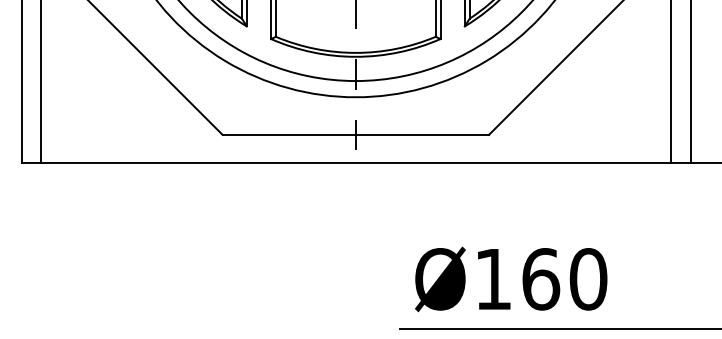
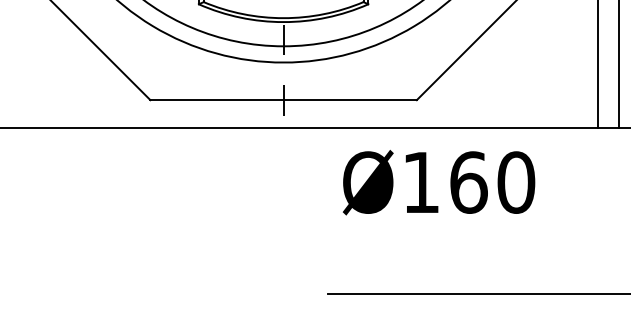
text: (511, 279) -> (439, 182), moved

